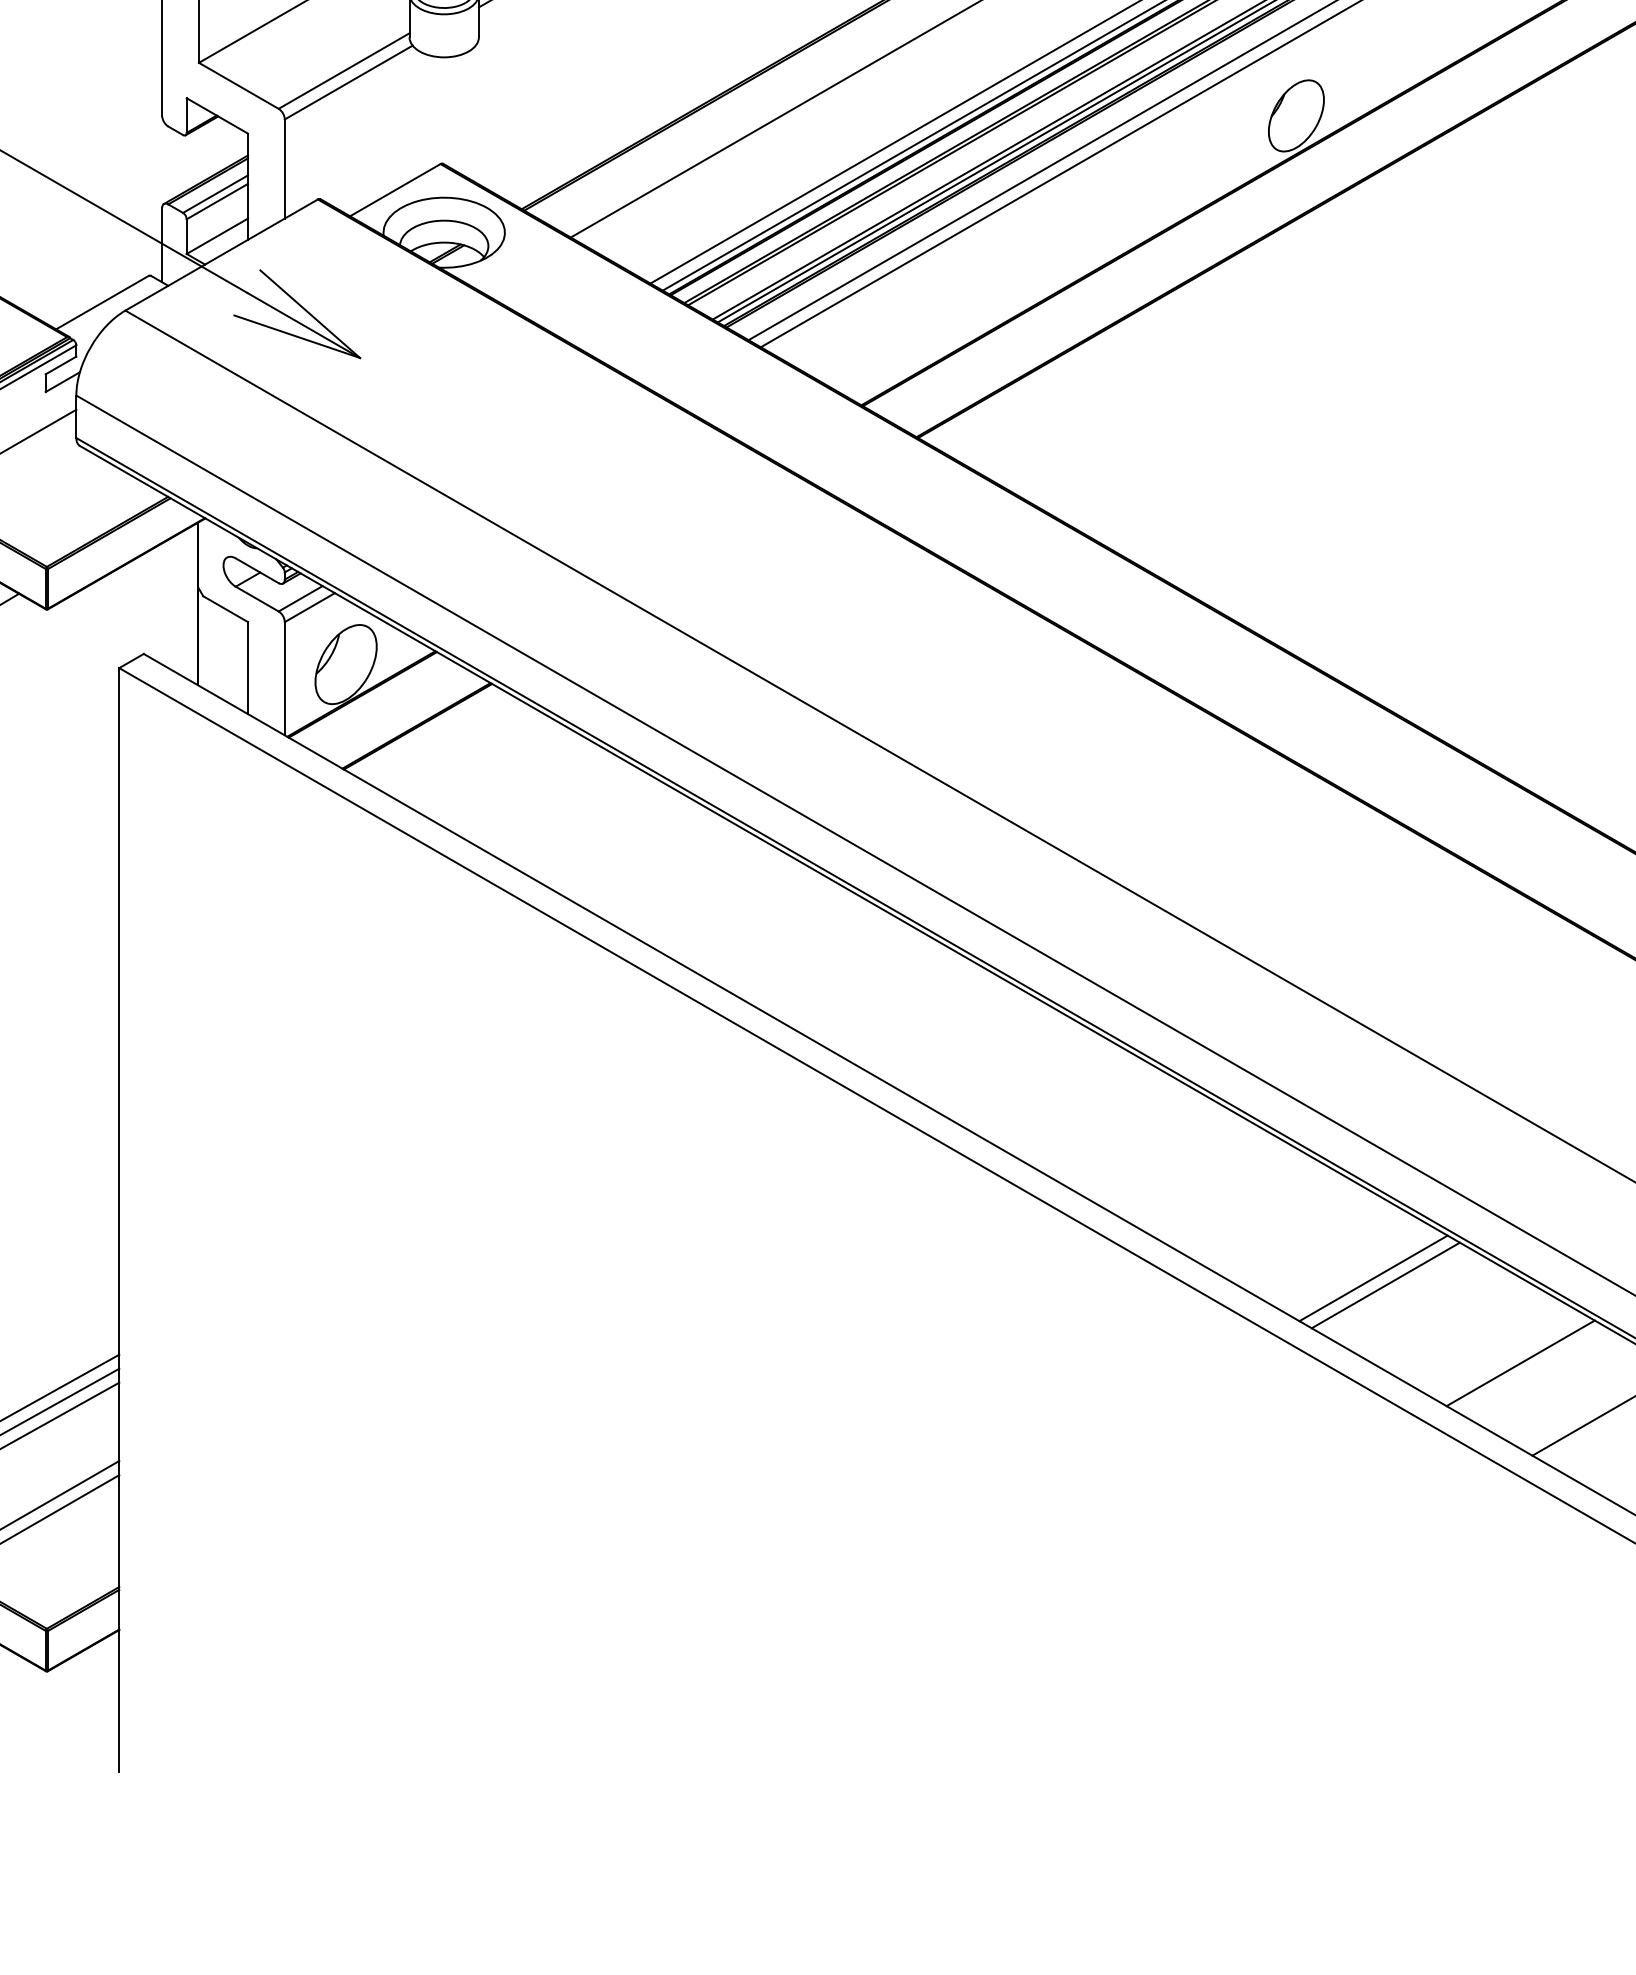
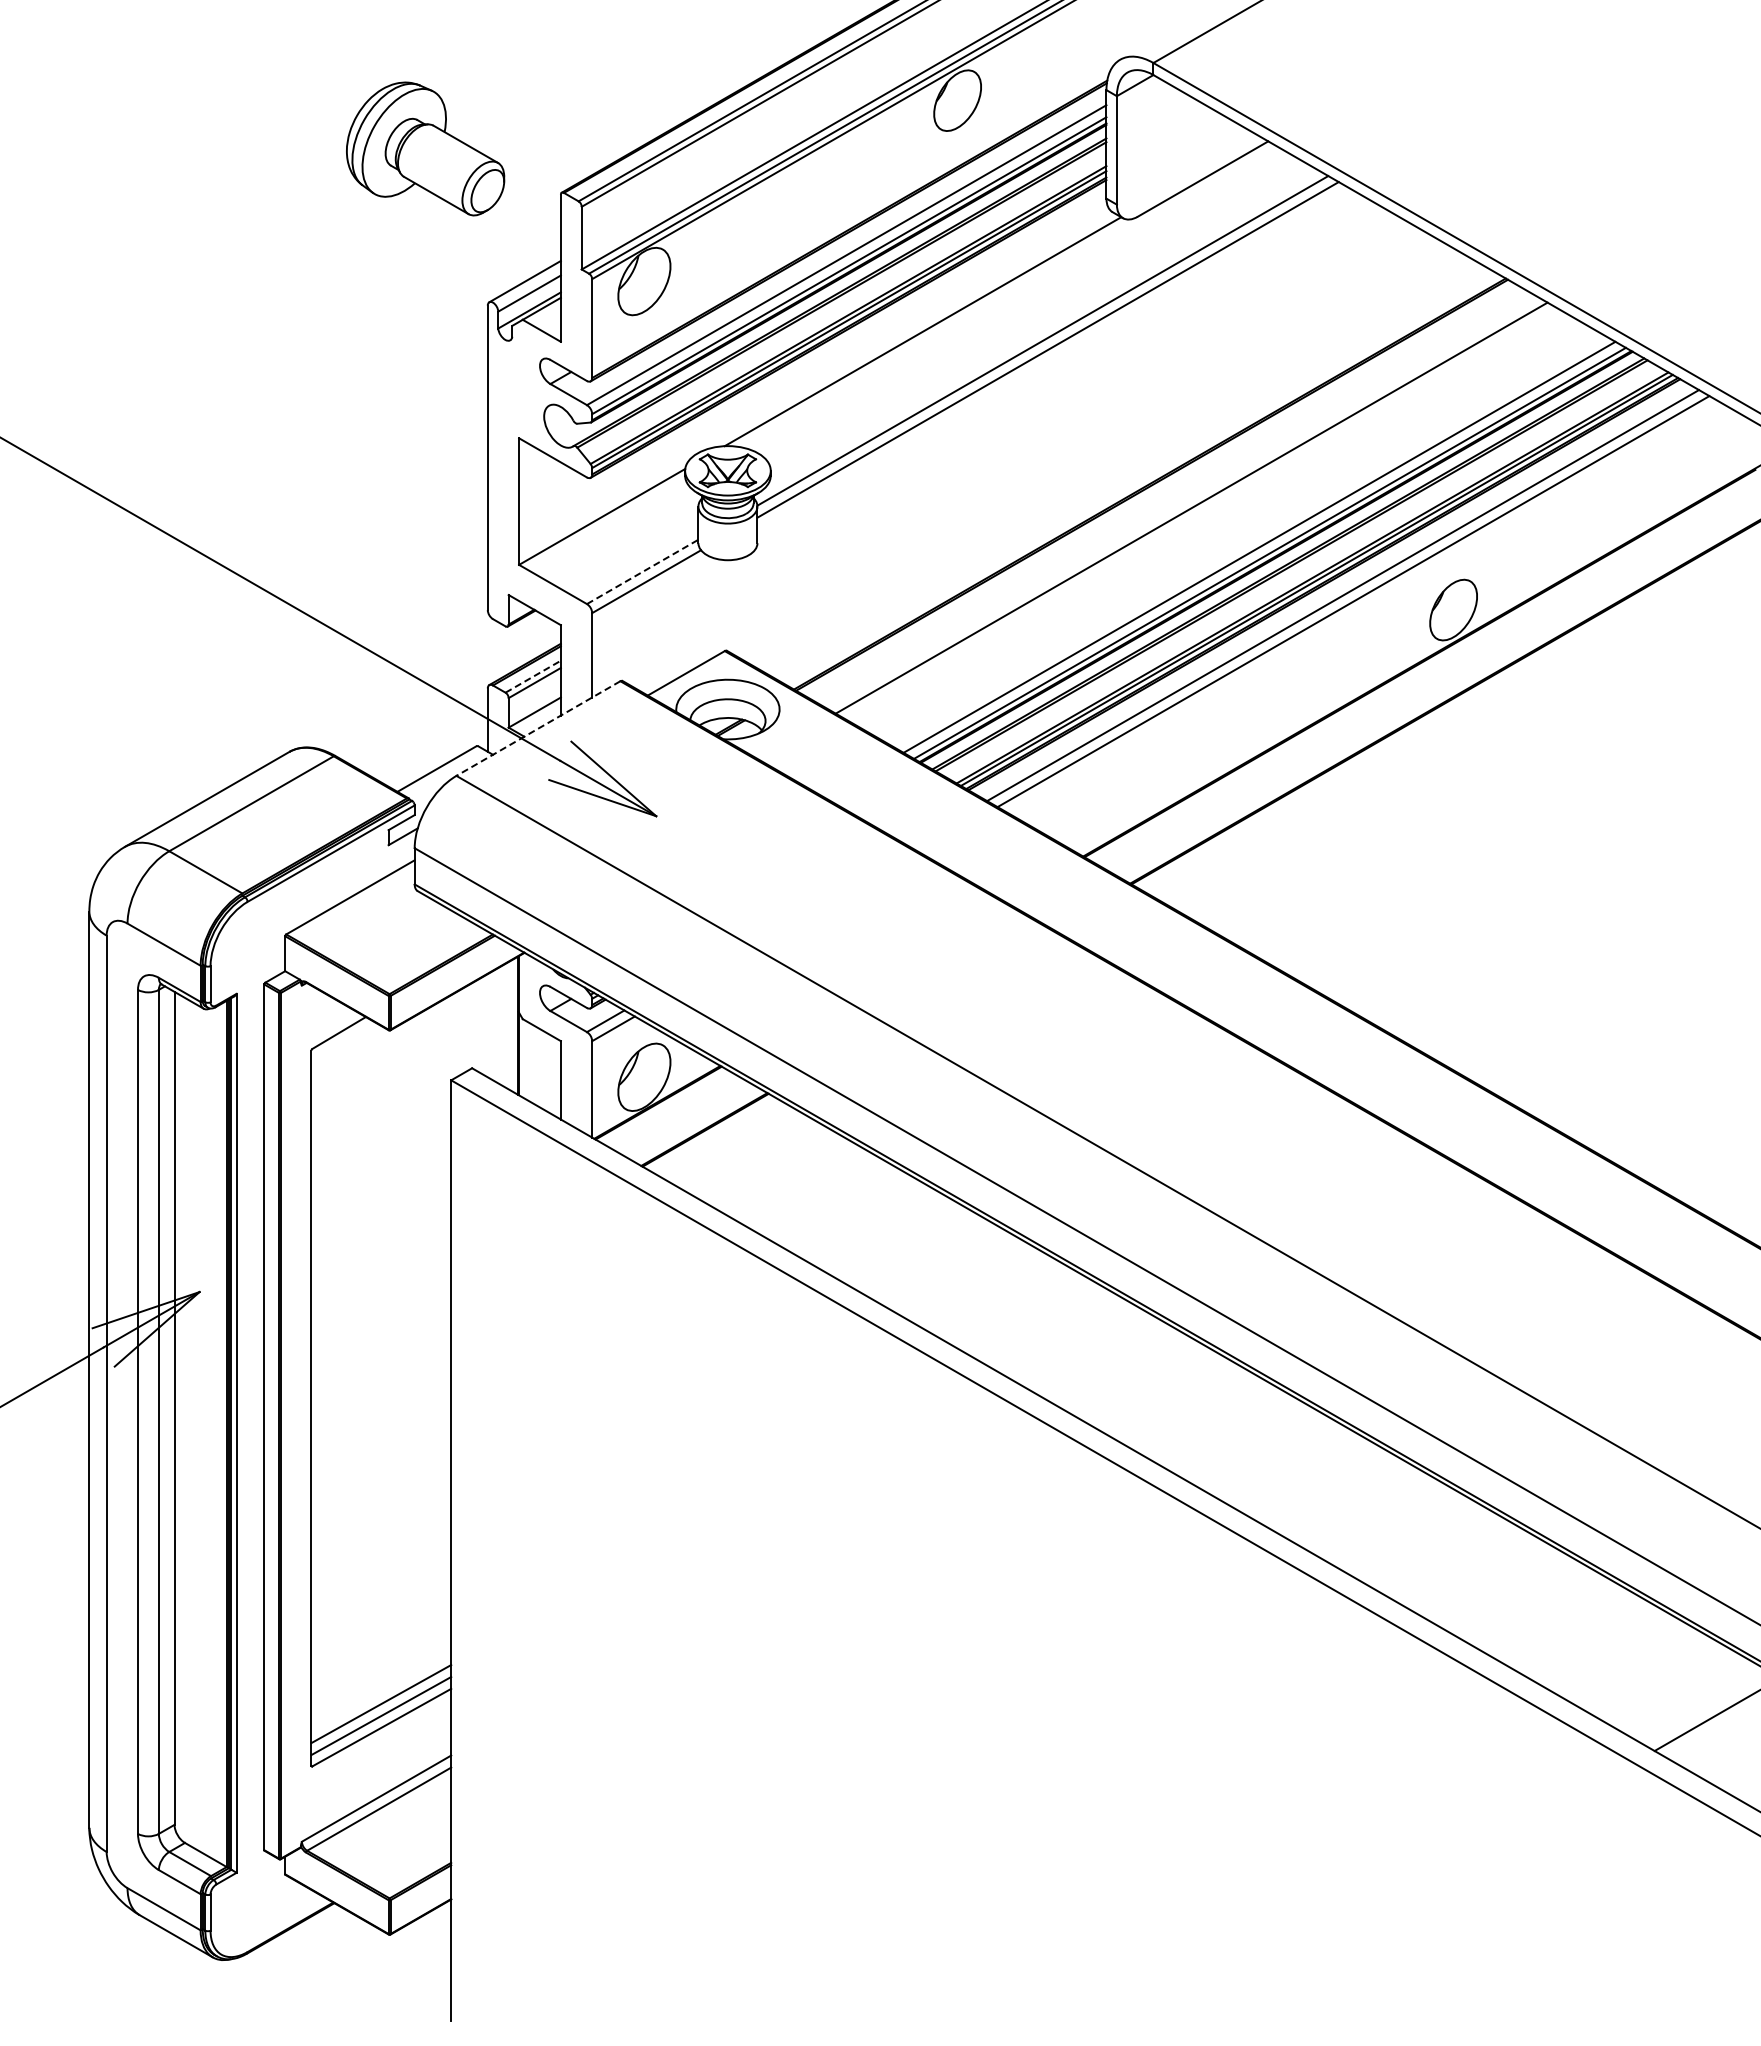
line: (345, 70) -> (643, 571), solid -> dashed
line: (215, 193) -> (533, 676), solid -> dashed
line: (221, 254) -> (538, 728), solid -> dashed
line: (1373, 1277) -> (1519, 1599), removed
line: (1385, 1284) -> (1529, 1605), removed
line: (1520, 1362) -> (1644, 1671), removed

